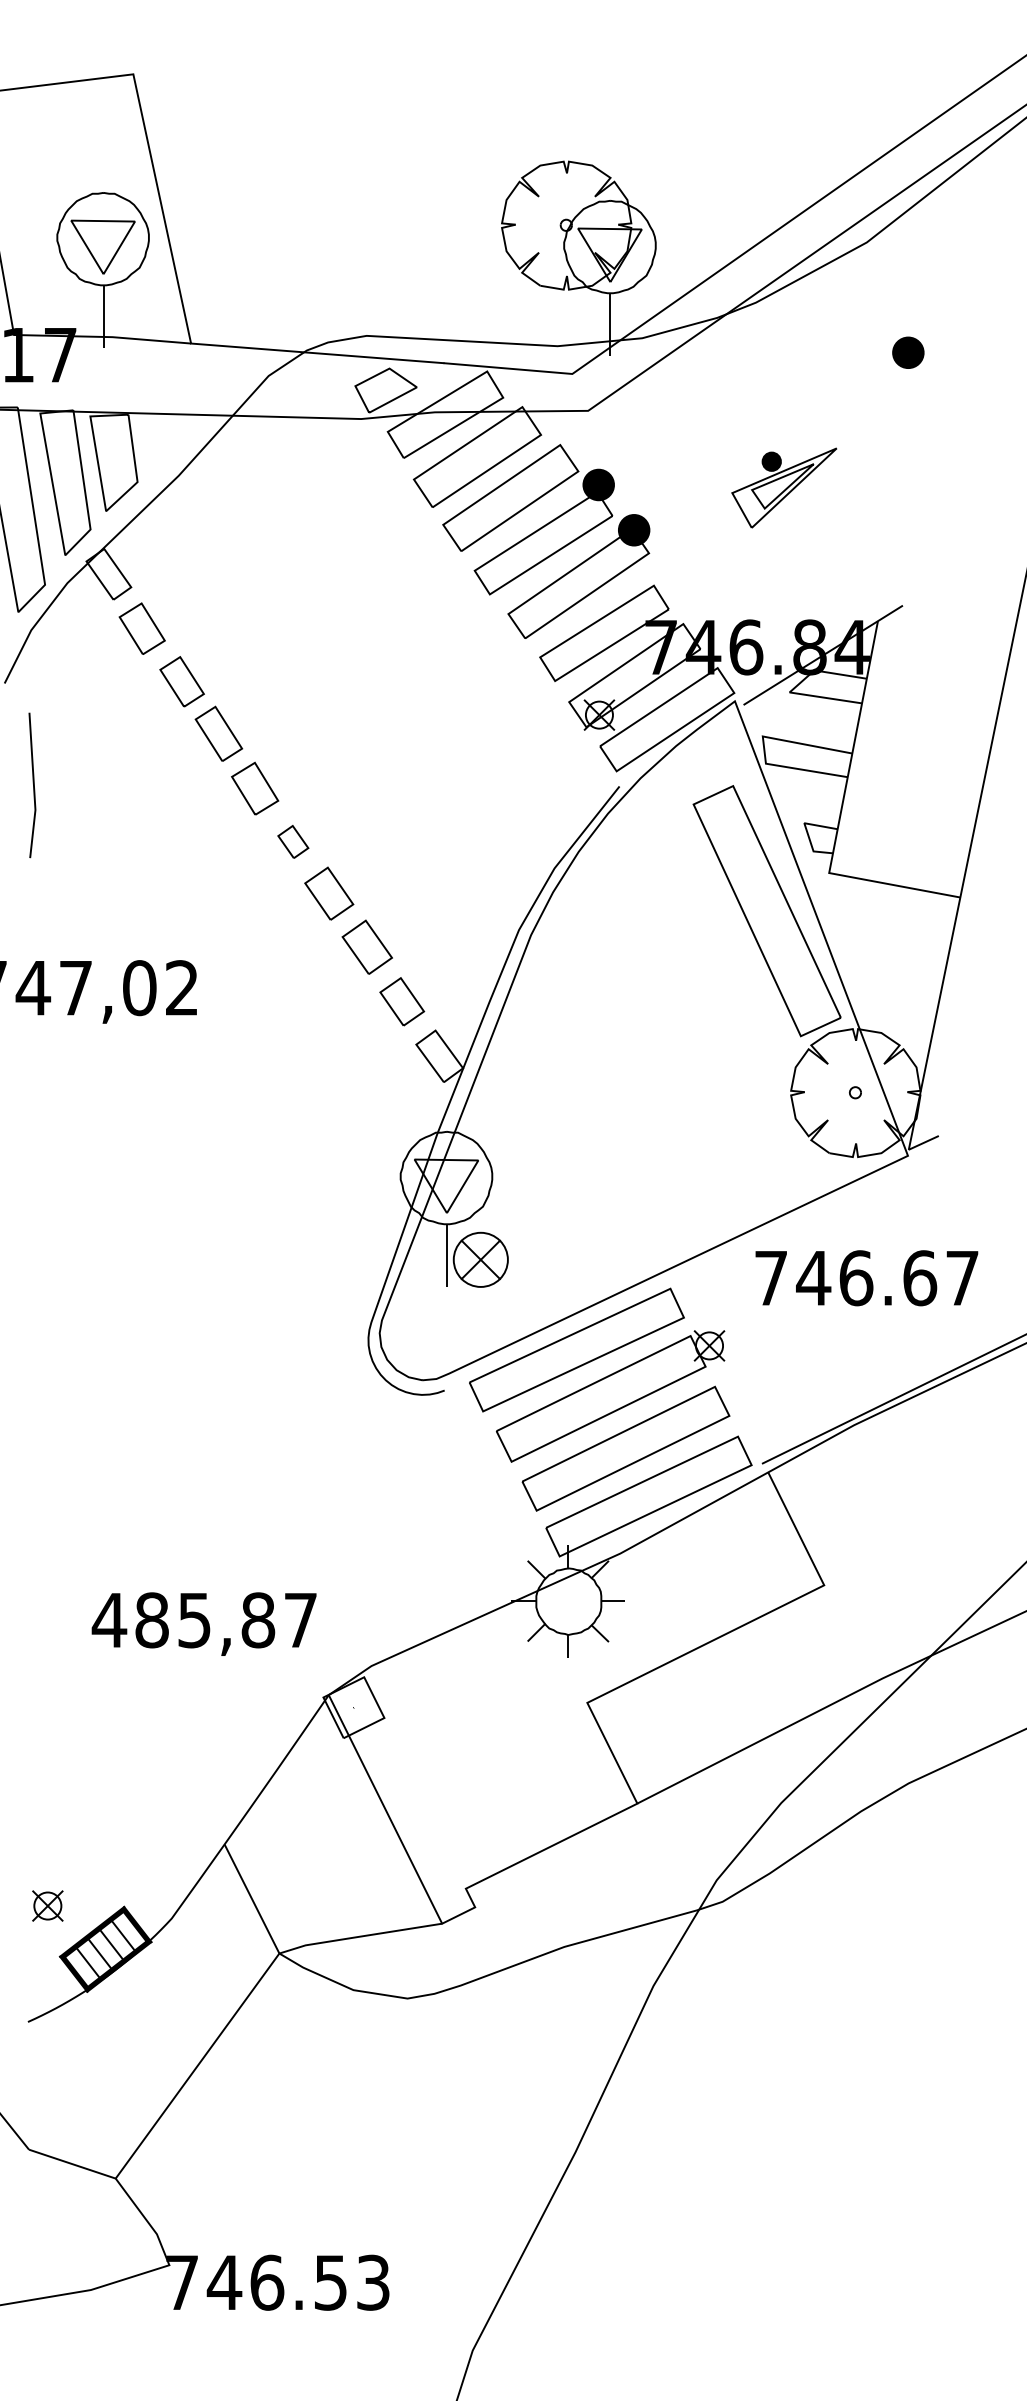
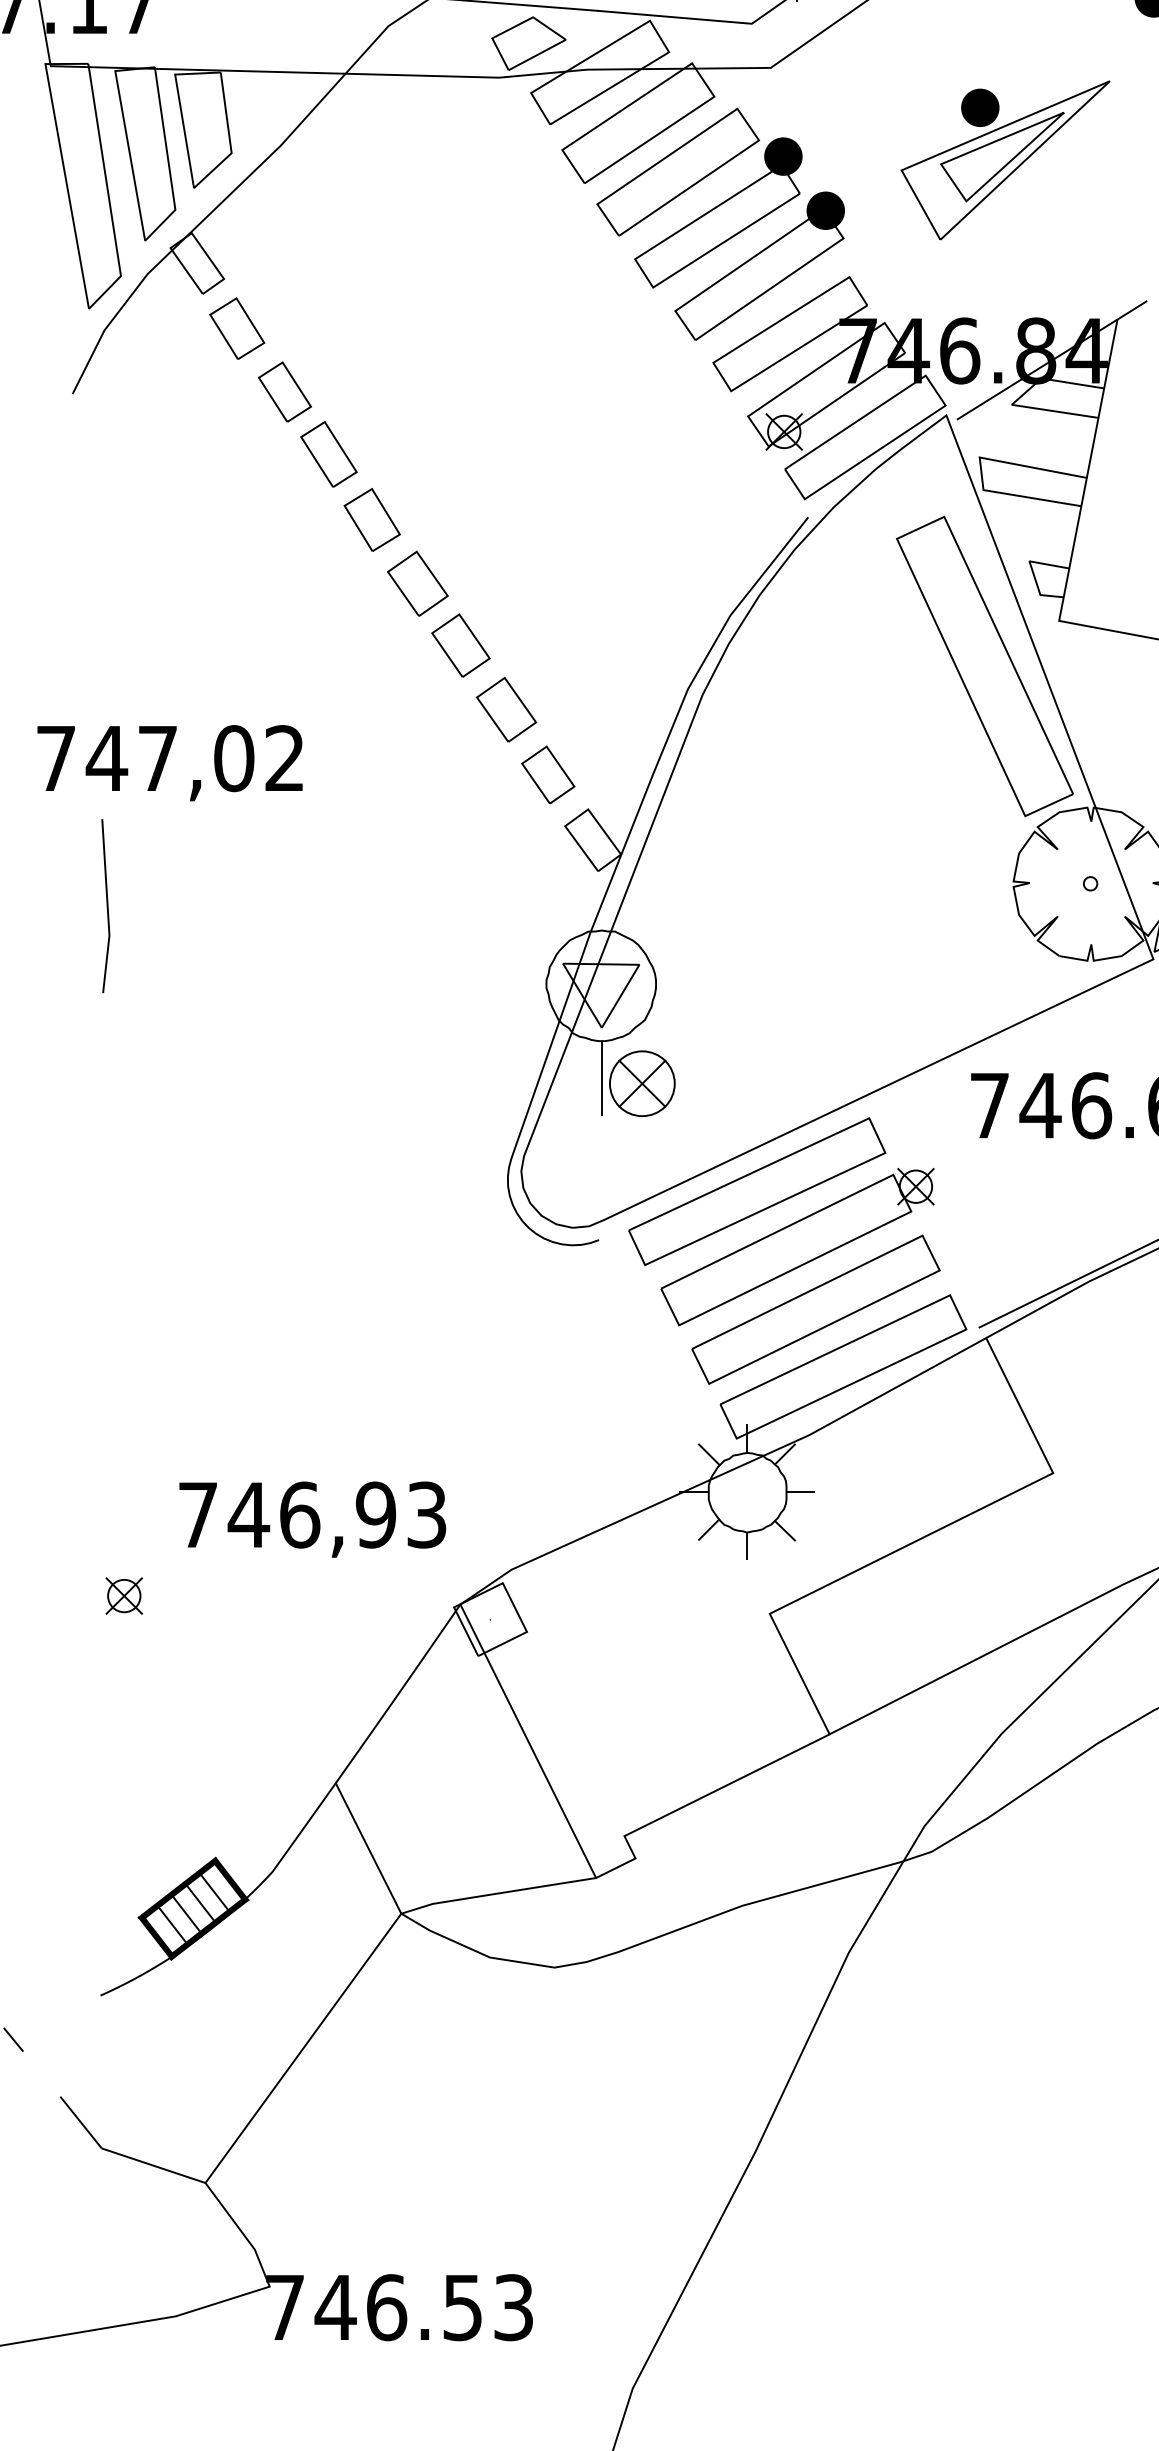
part: (784, 487) -> (1005, 159), size x1.67
line: (33, 785) -> (107, 906), moved
part: (293, 841) -> (418, 583), size x1.67
text: (203, 1620) -> (310, 1515), 485,87 -> 746,93
part: (47, 1905) -> (123, 1595), moved

